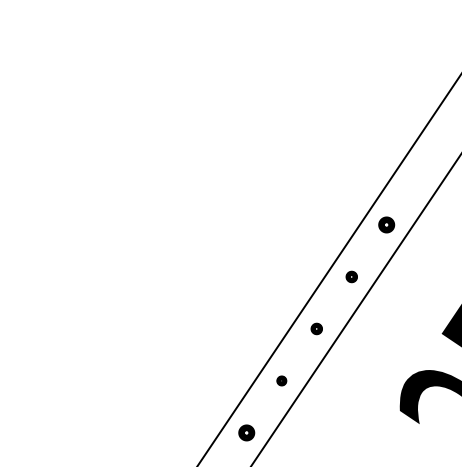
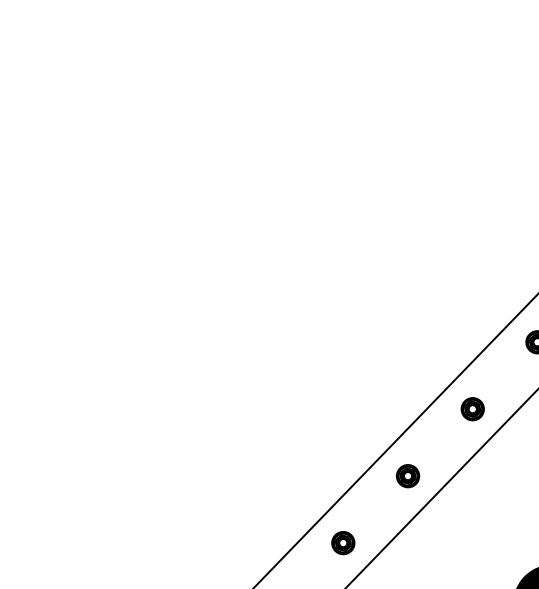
part: (351, 276) -> (472, 408), size x1.43
part: (316, 328) -> (407, 475), size x1.43
part: (281, 380) -> (343, 542), size x1.67

